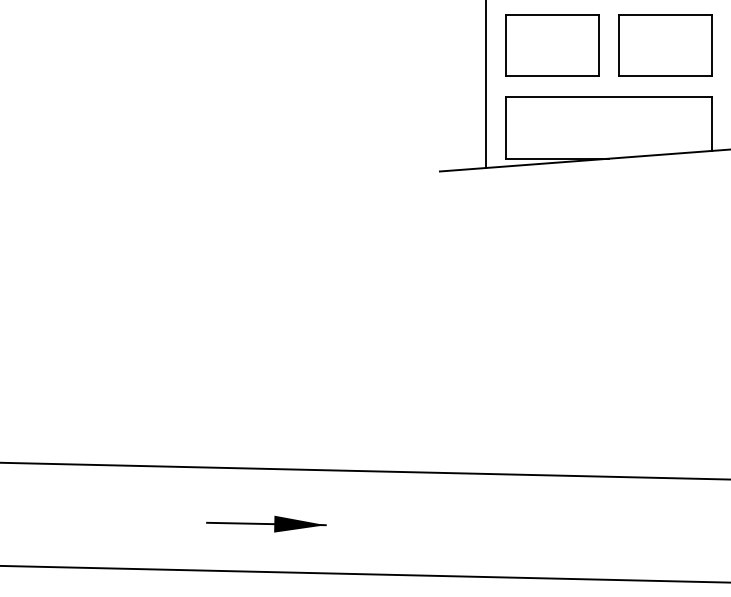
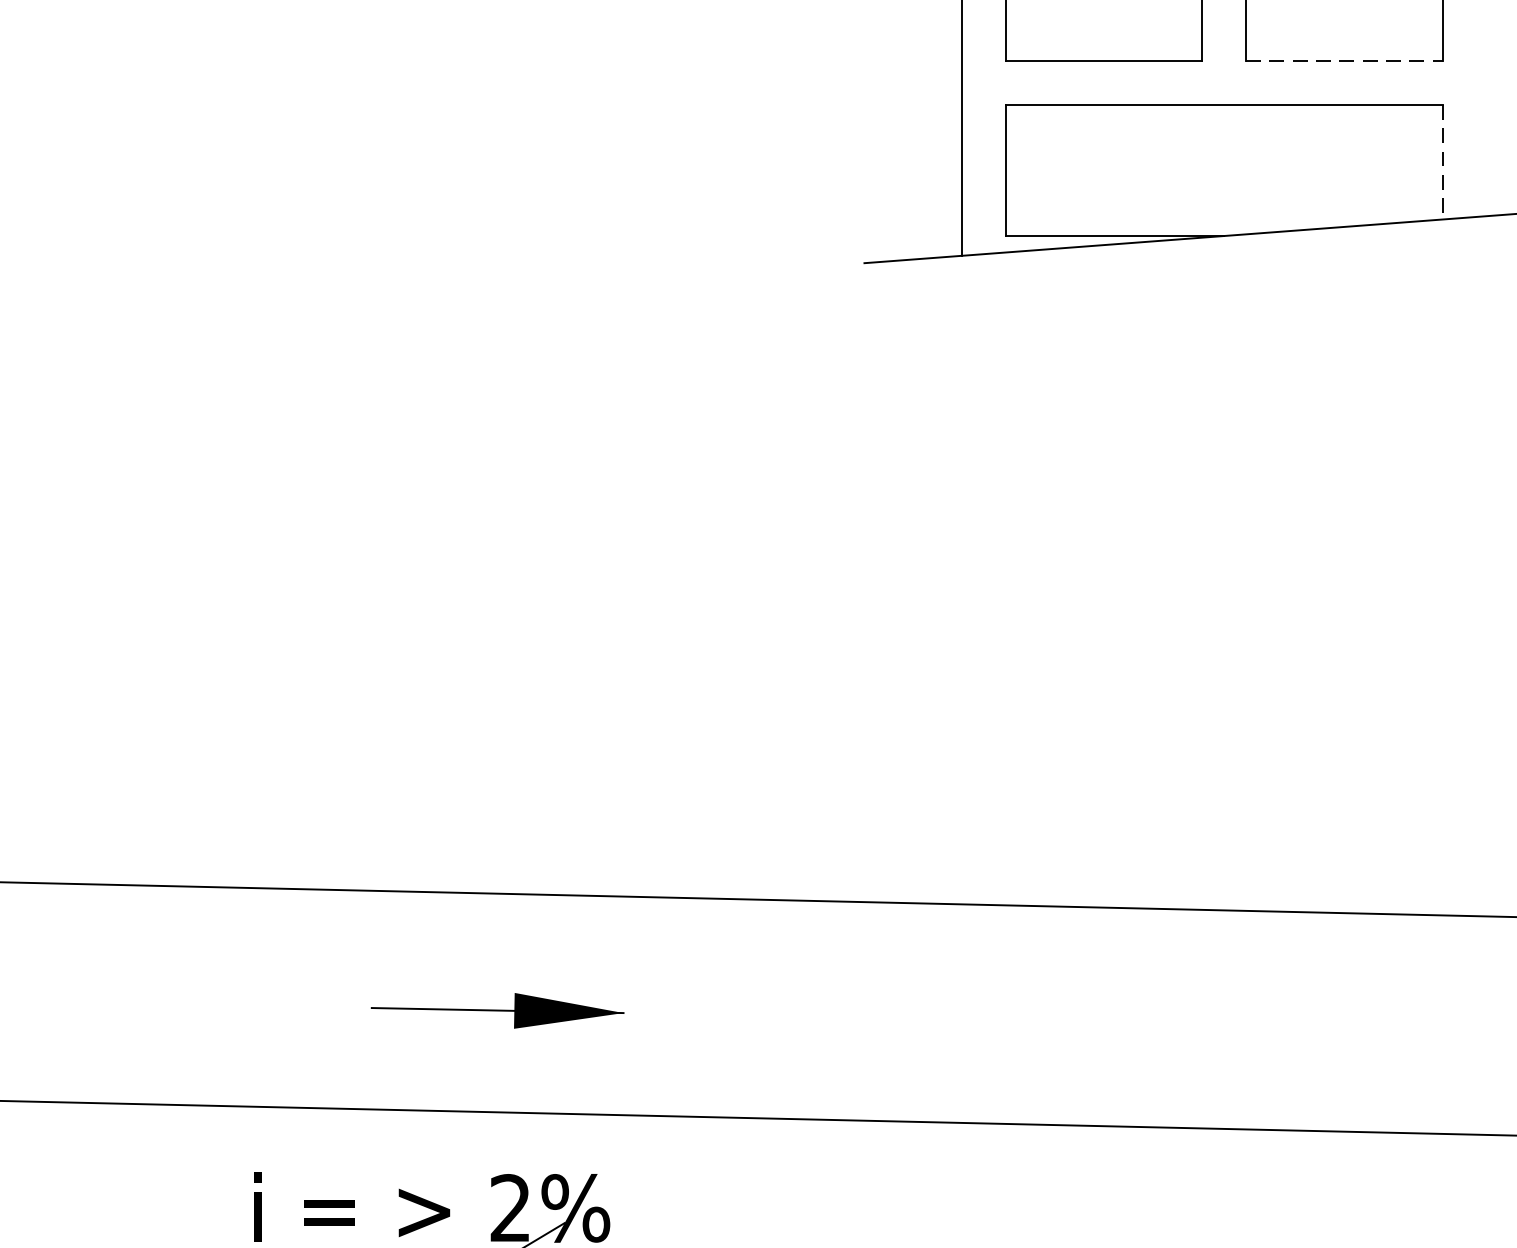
line: (666, 76) -> (1345, 61), solid -> dashed
line: (712, 124) -> (1443, 163), solid -> dashed

